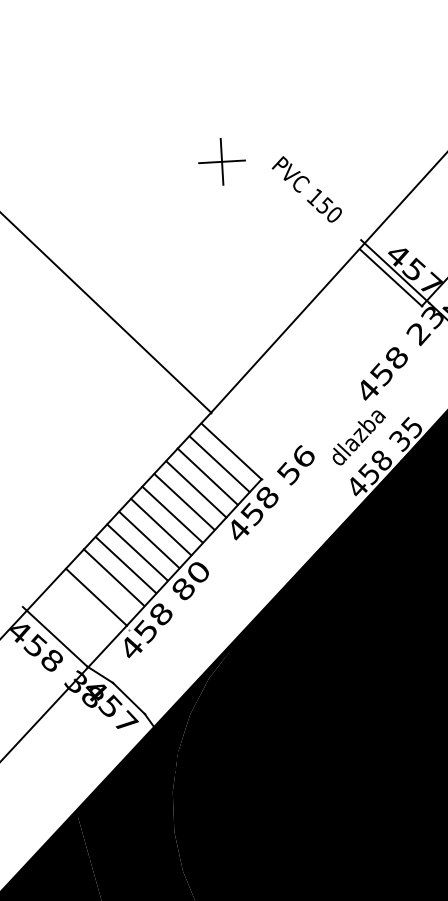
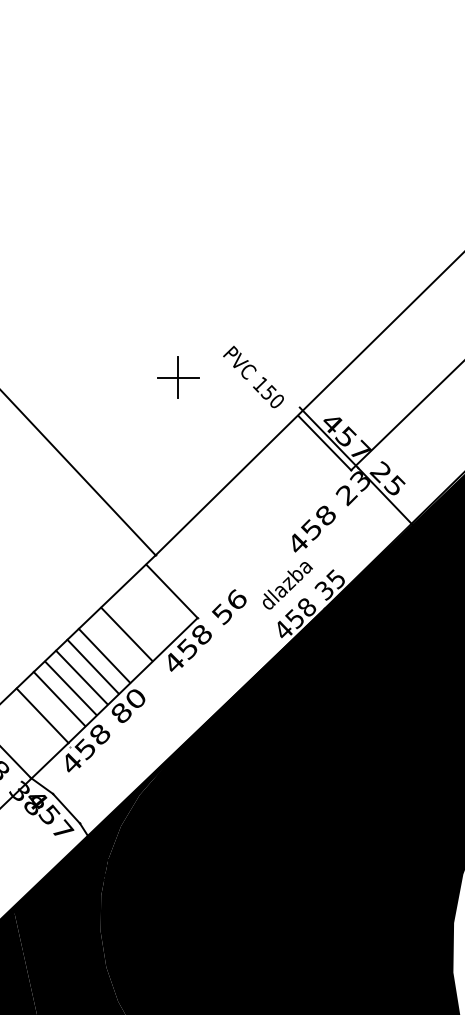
part: (222, 161) -> (178, 377), moved
text: (306, 188) -> (253, 376), moved
line: (219, 463) -> (160, 601), removed
line: (206, 476) -> (148, 612), removed
line: (195, 489) -> (137, 623), removed
line: (172, 513) -> (115, 644), removed

